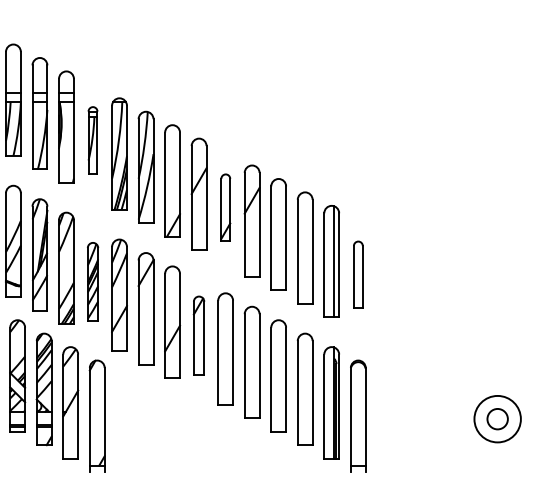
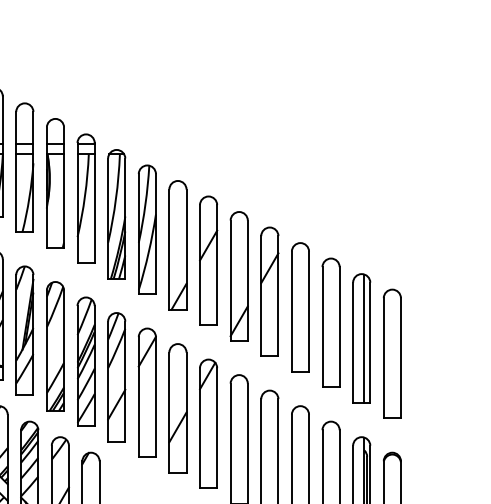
part: (92, 140) -> (85, 198), size x1.67
part: (225, 207) -> (239, 276), size x1.67
part: (358, 274) -> (392, 353), size x1.67
part: (92, 281) -> (85, 361), size x1.43
part: (198, 335) -> (207, 423), size x1.43

